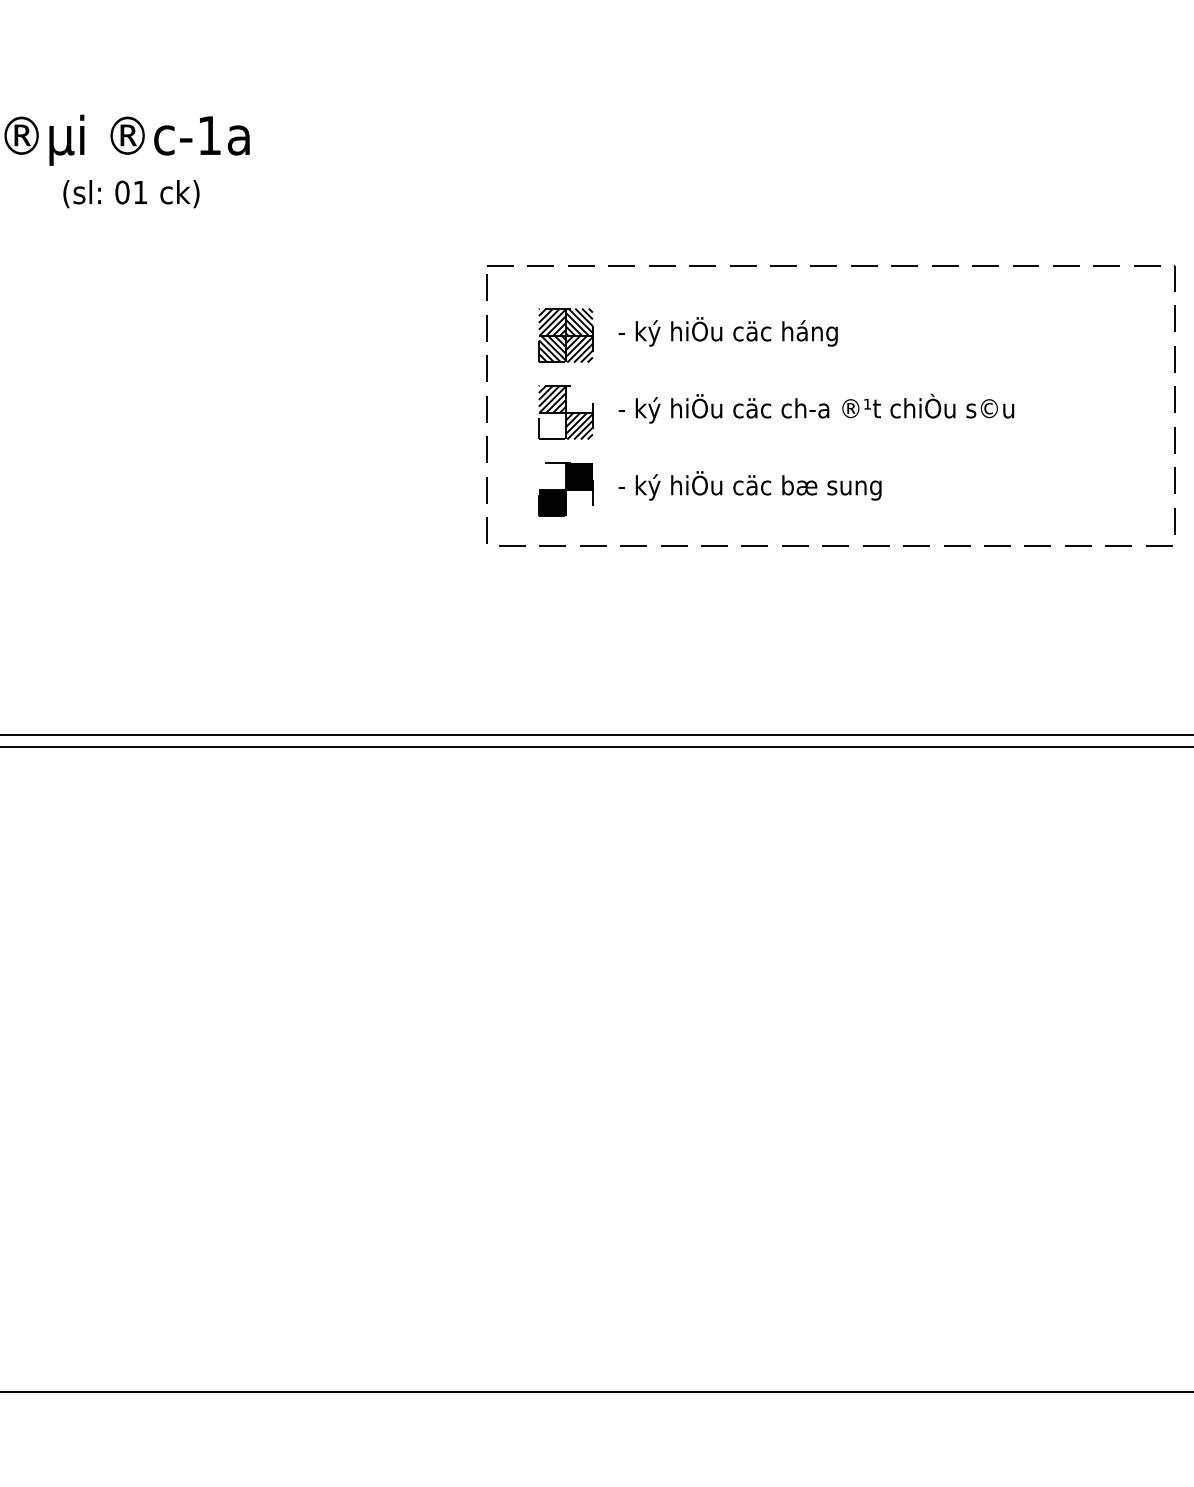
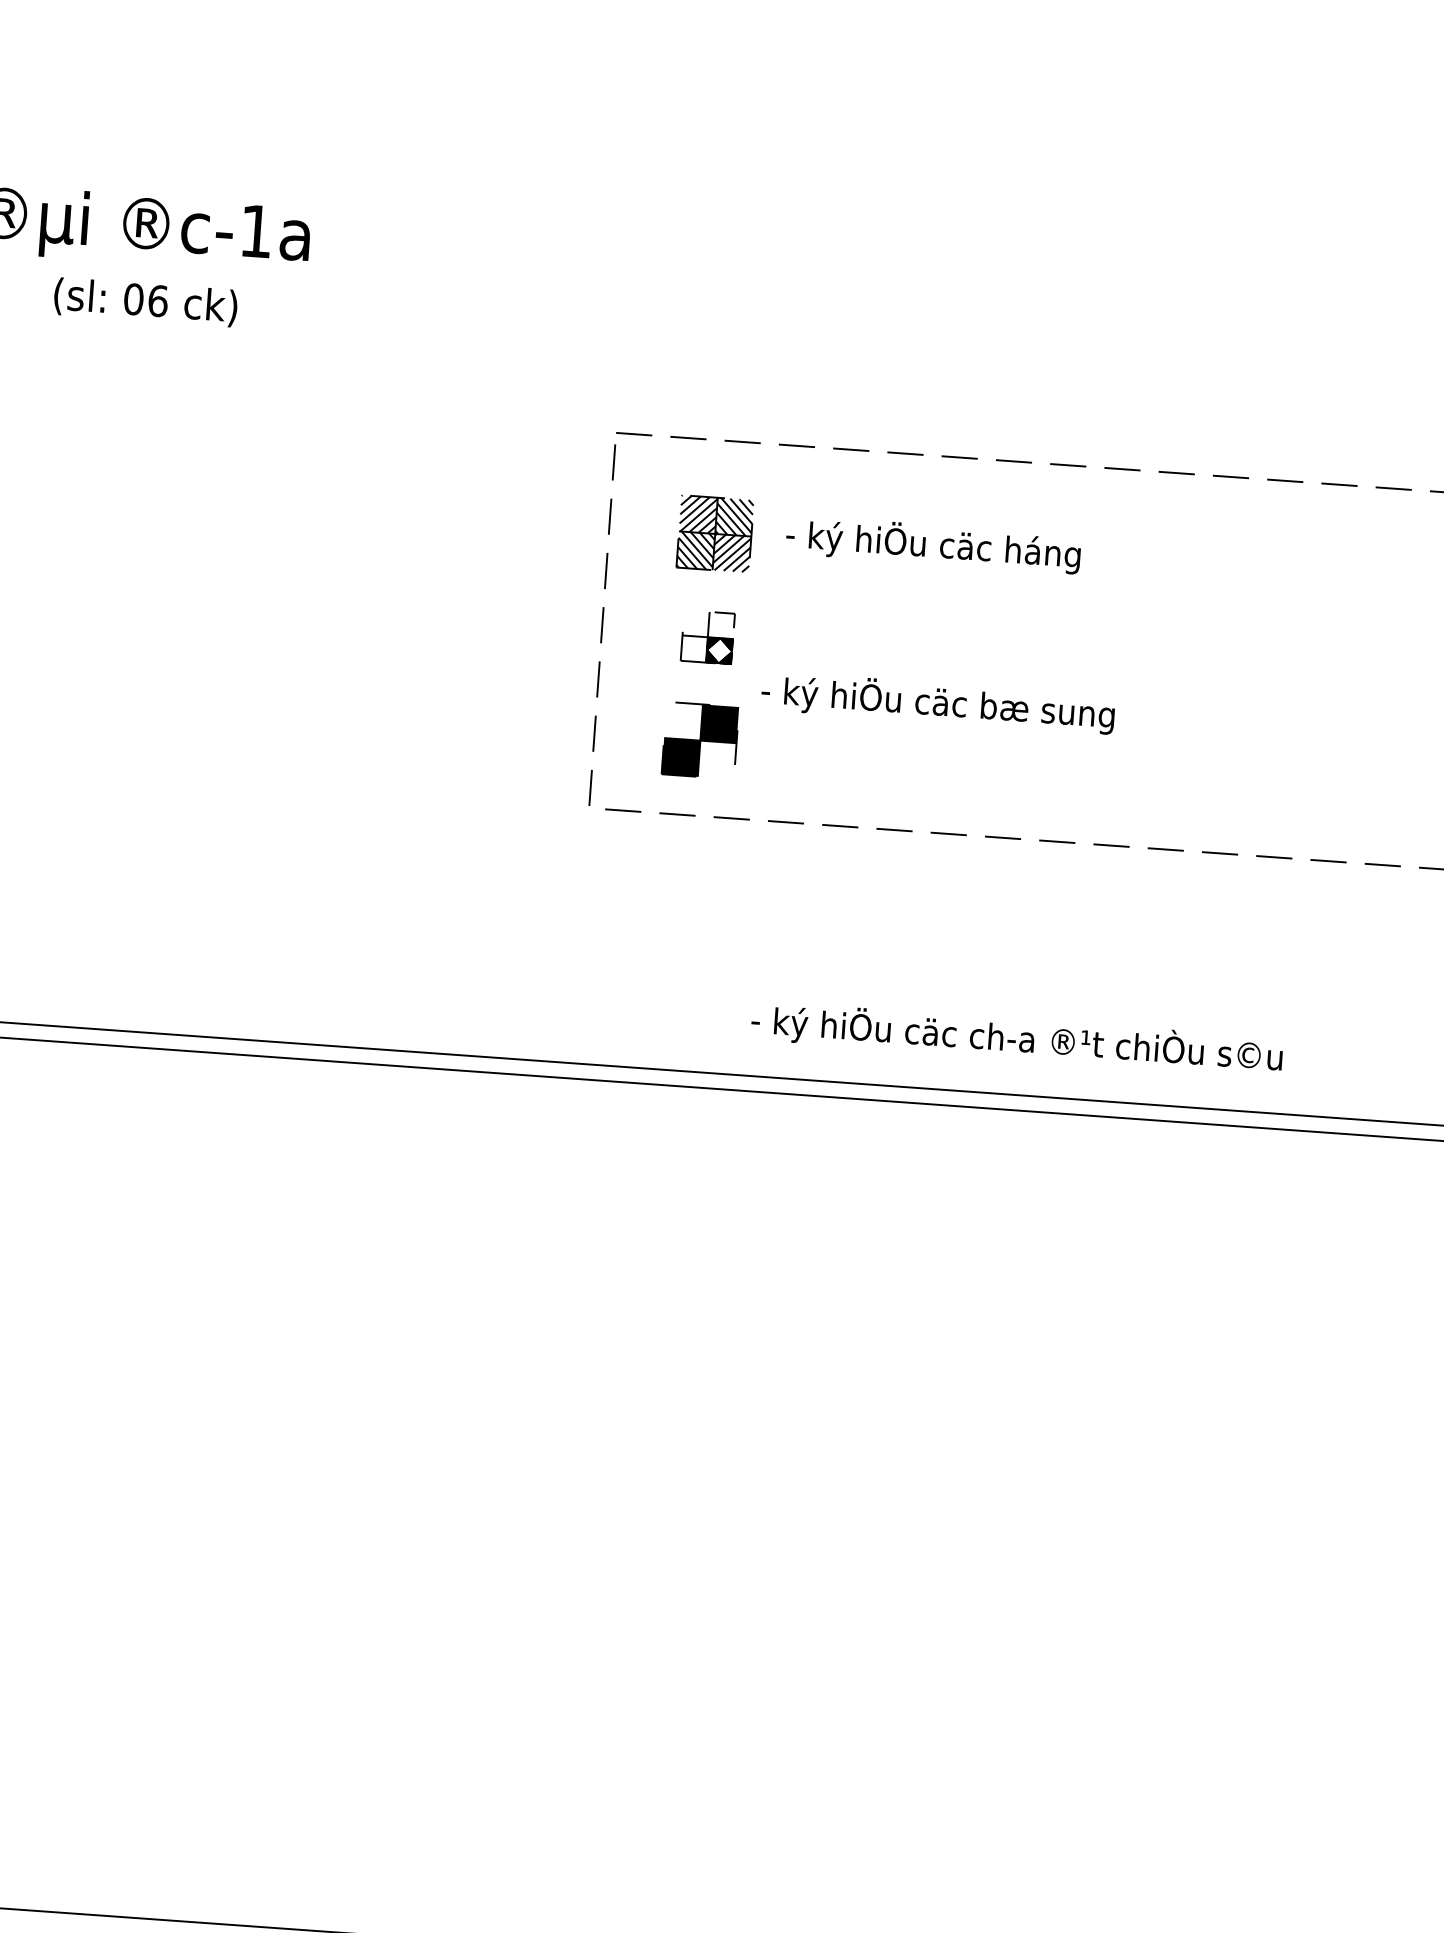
text: (140, 192) -> (158, 301), 01 -> 06
text: (816, 408) -> (1017, 1038), moved
part: (565, 412) -> (707, 637), size x0.7
text: (749, 485) -> (937, 702), moved

